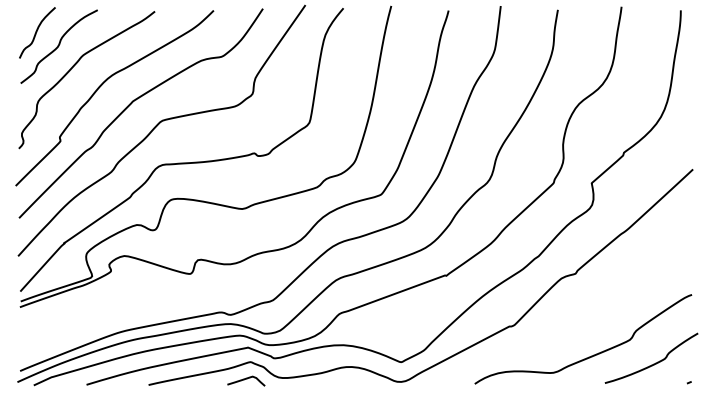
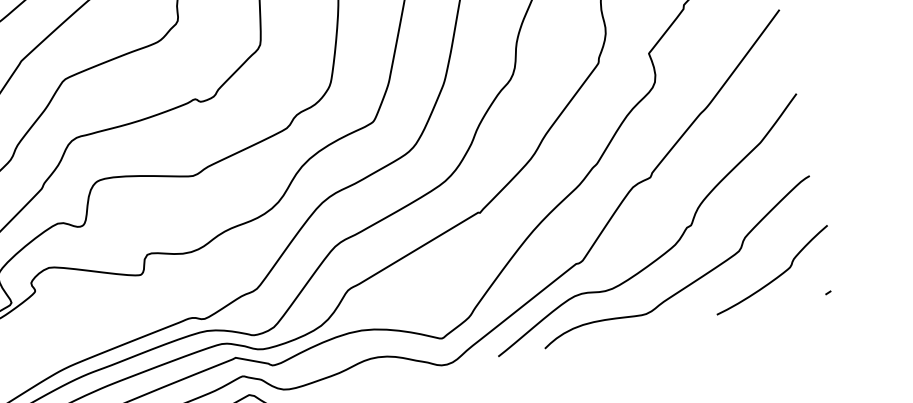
curve: (576, 329) -> (665, 250), added

